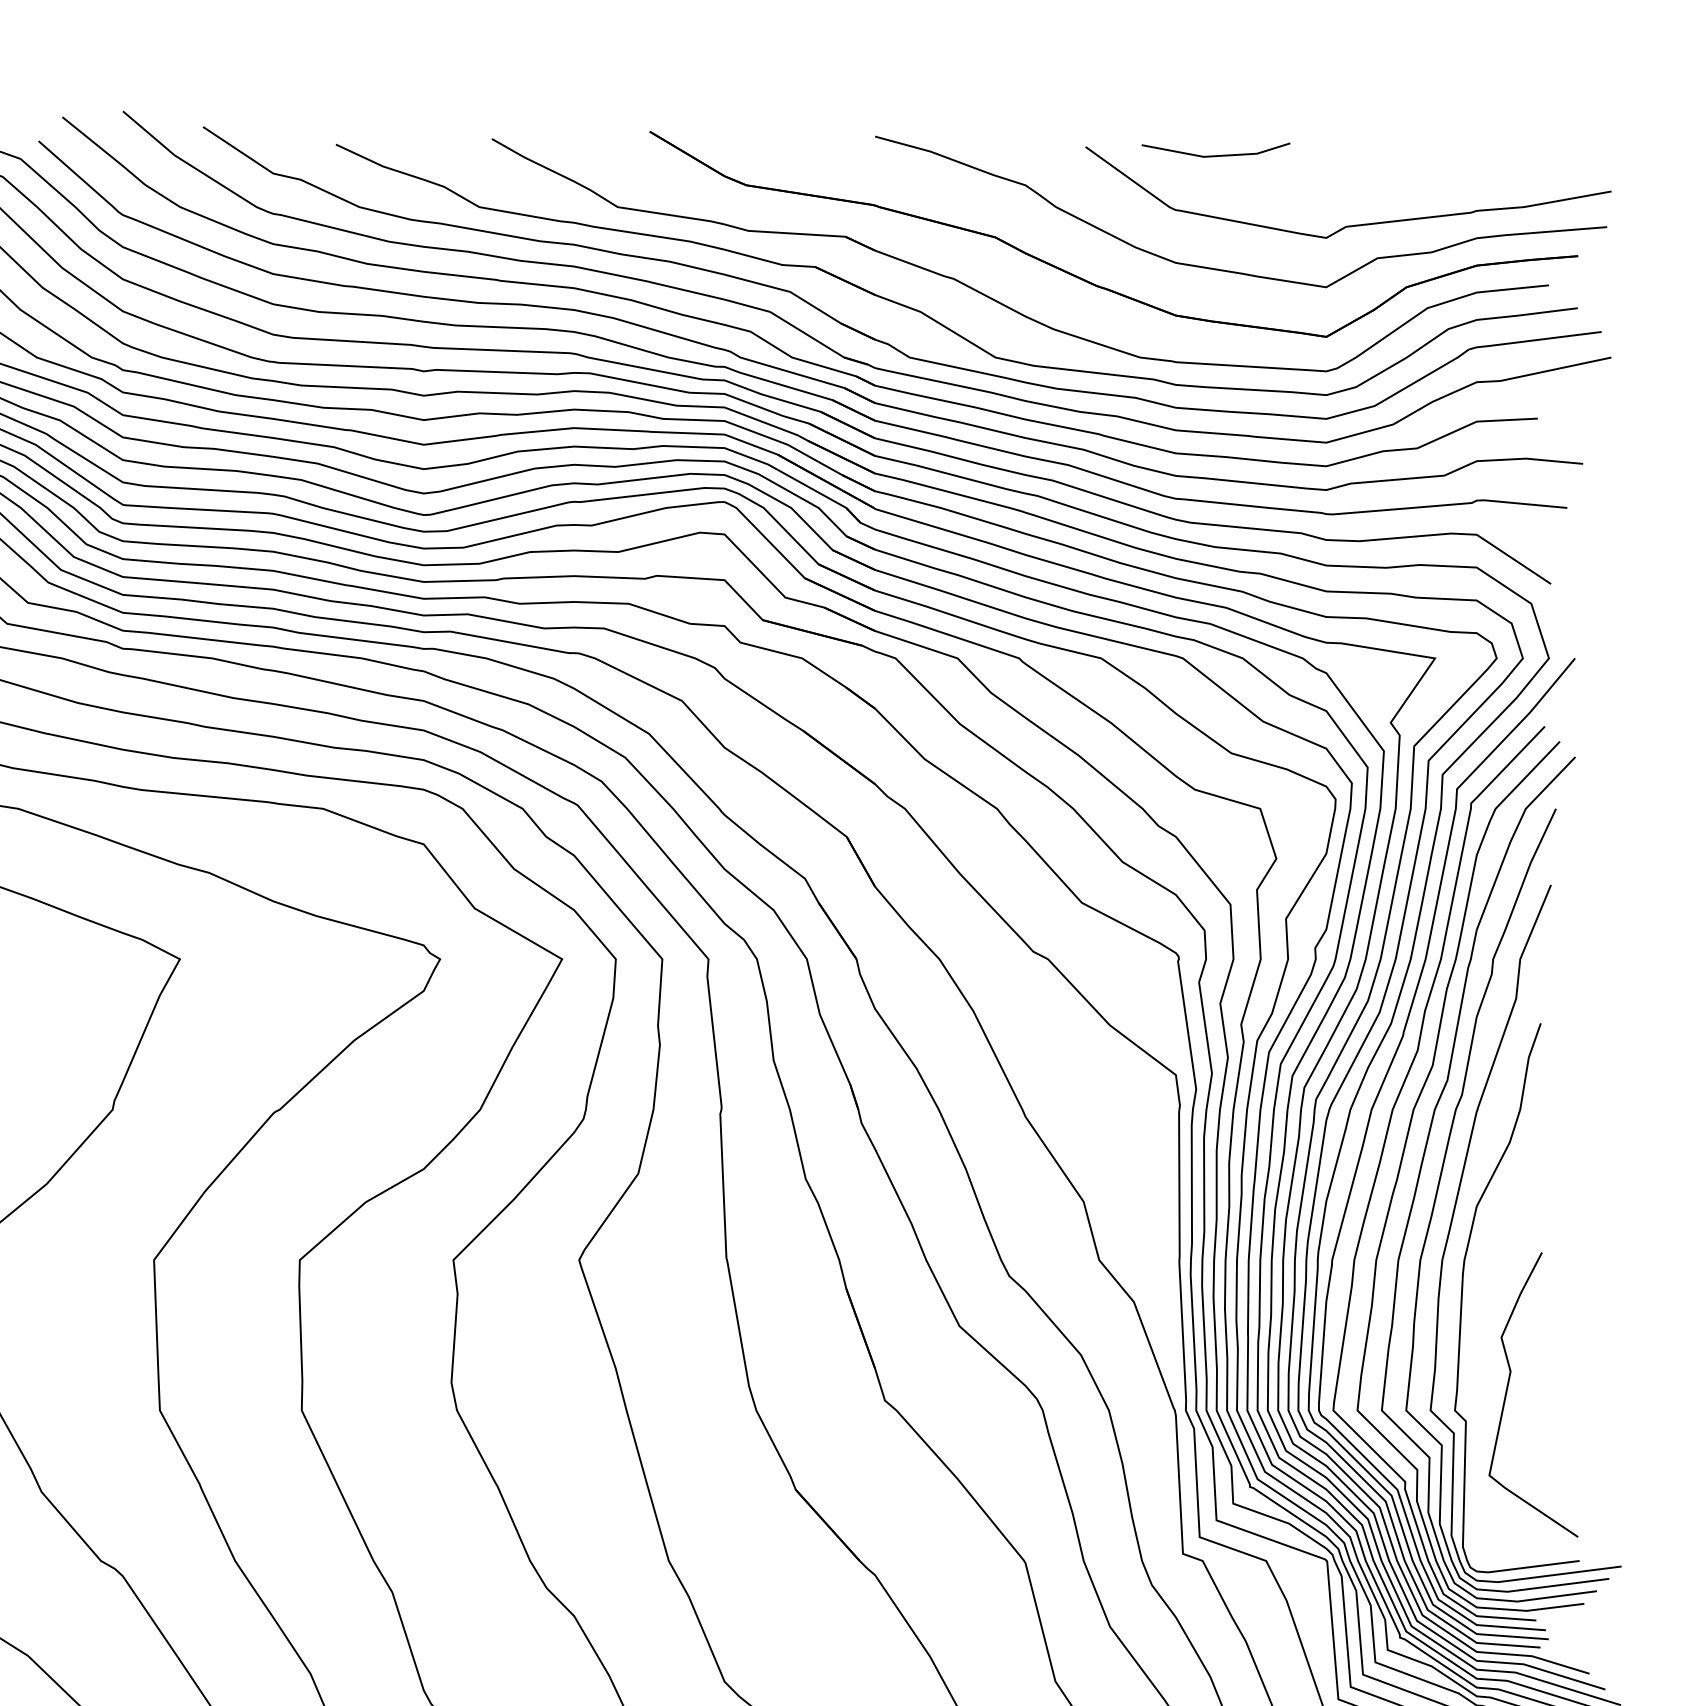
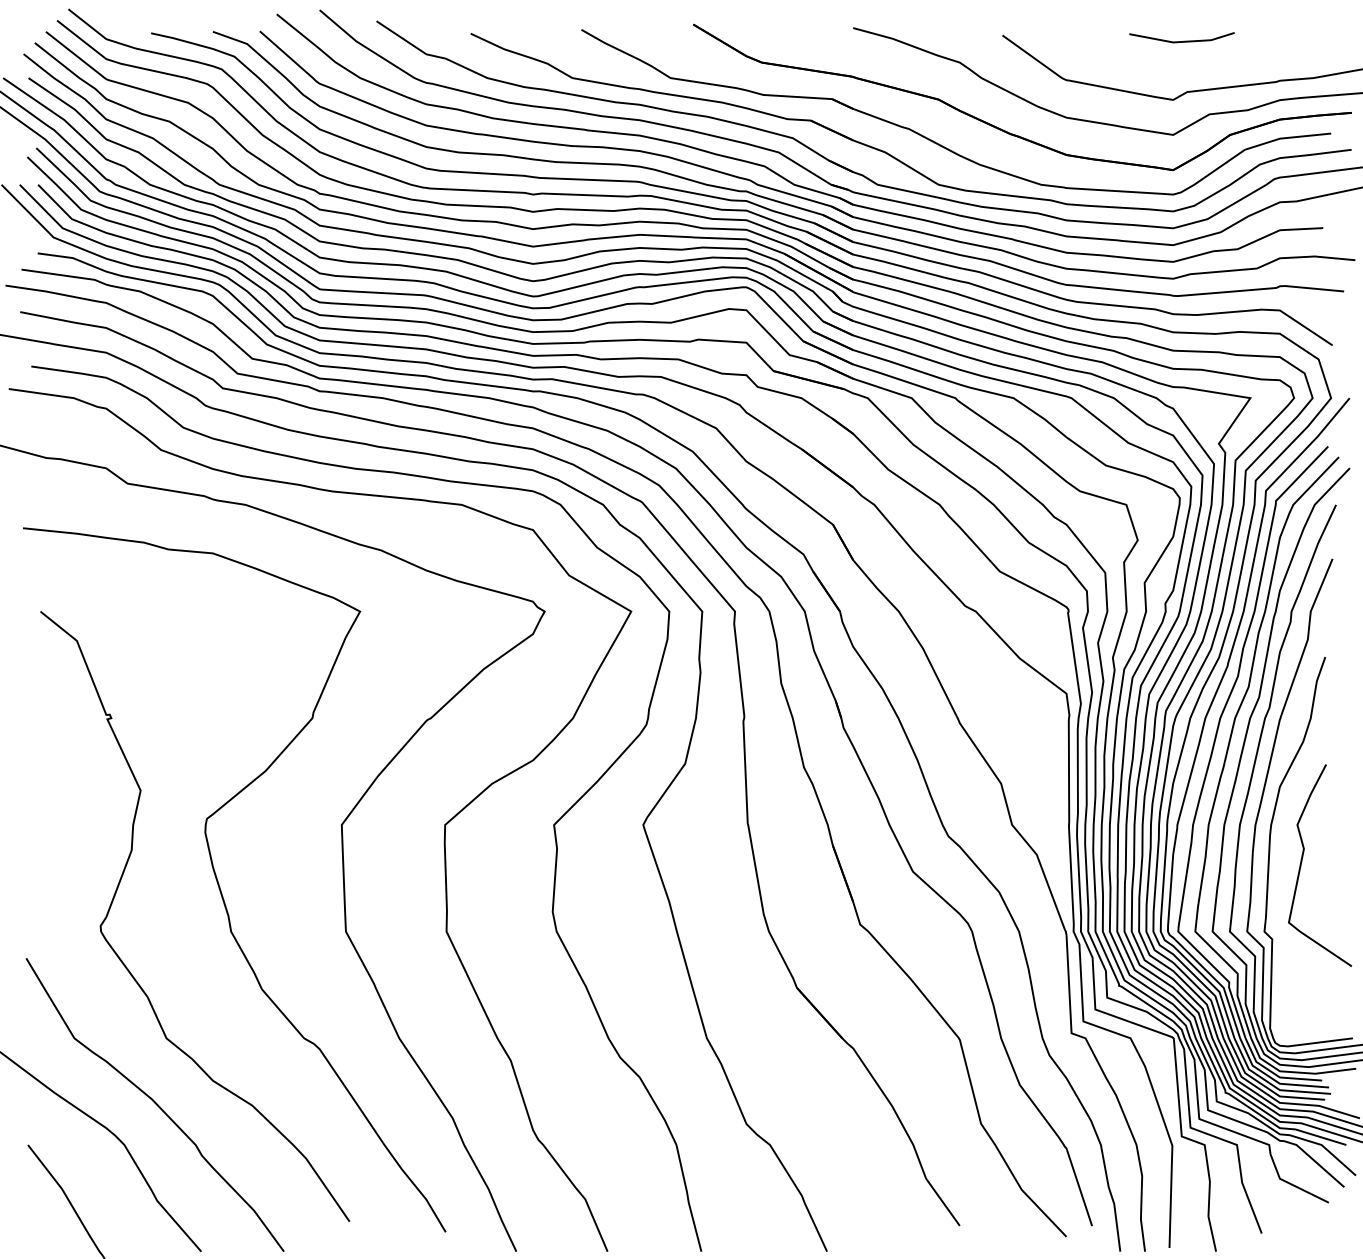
line: (1215, 155) -> (1181, 41), moved
curve: (1508, 1390) -> (1302, 862), moved

